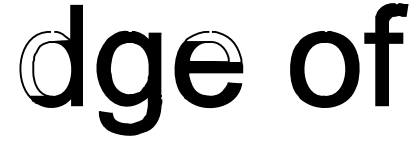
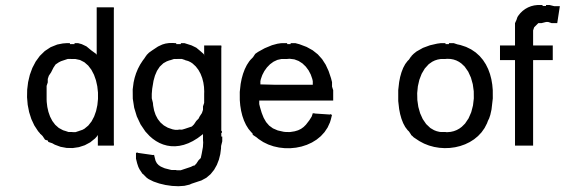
fill: (213, 47) -> (292, 65), added
fill: (45, 64) -> (62, 88), added

